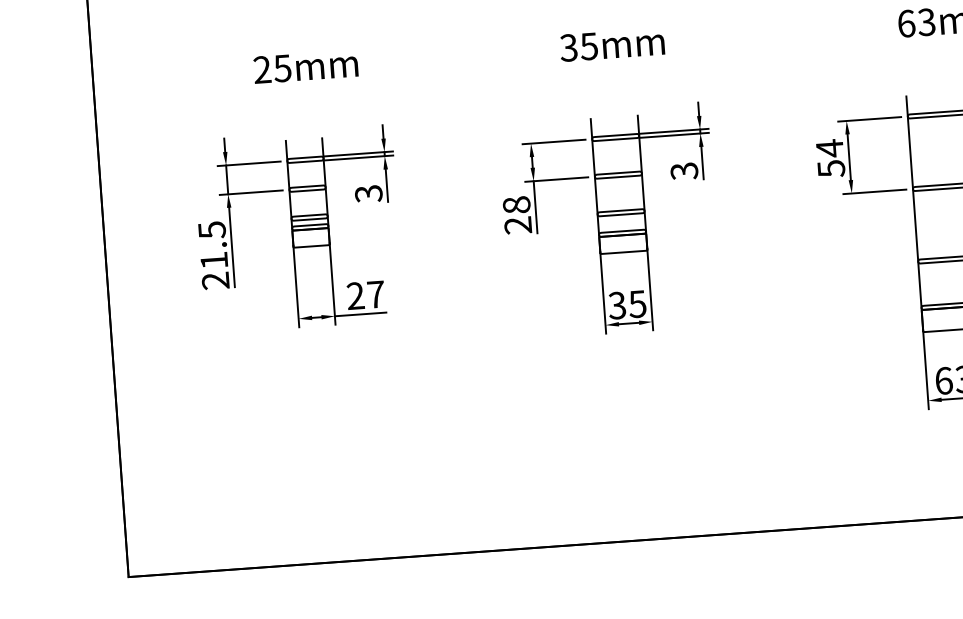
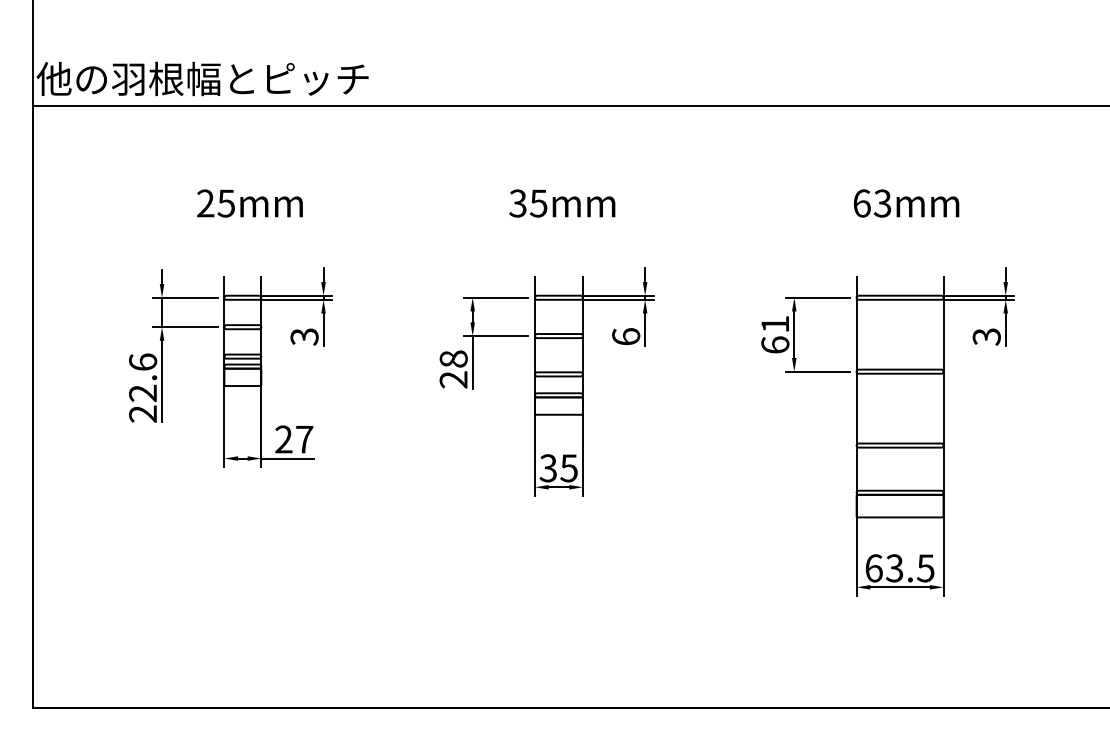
text: (830, 158) -> (775, 334), 54 -> 61
text: (684, 170) -> (626, 336), 3 -> 6
text: (213, 245) -> (143, 377), 21.5 -> 22.6

